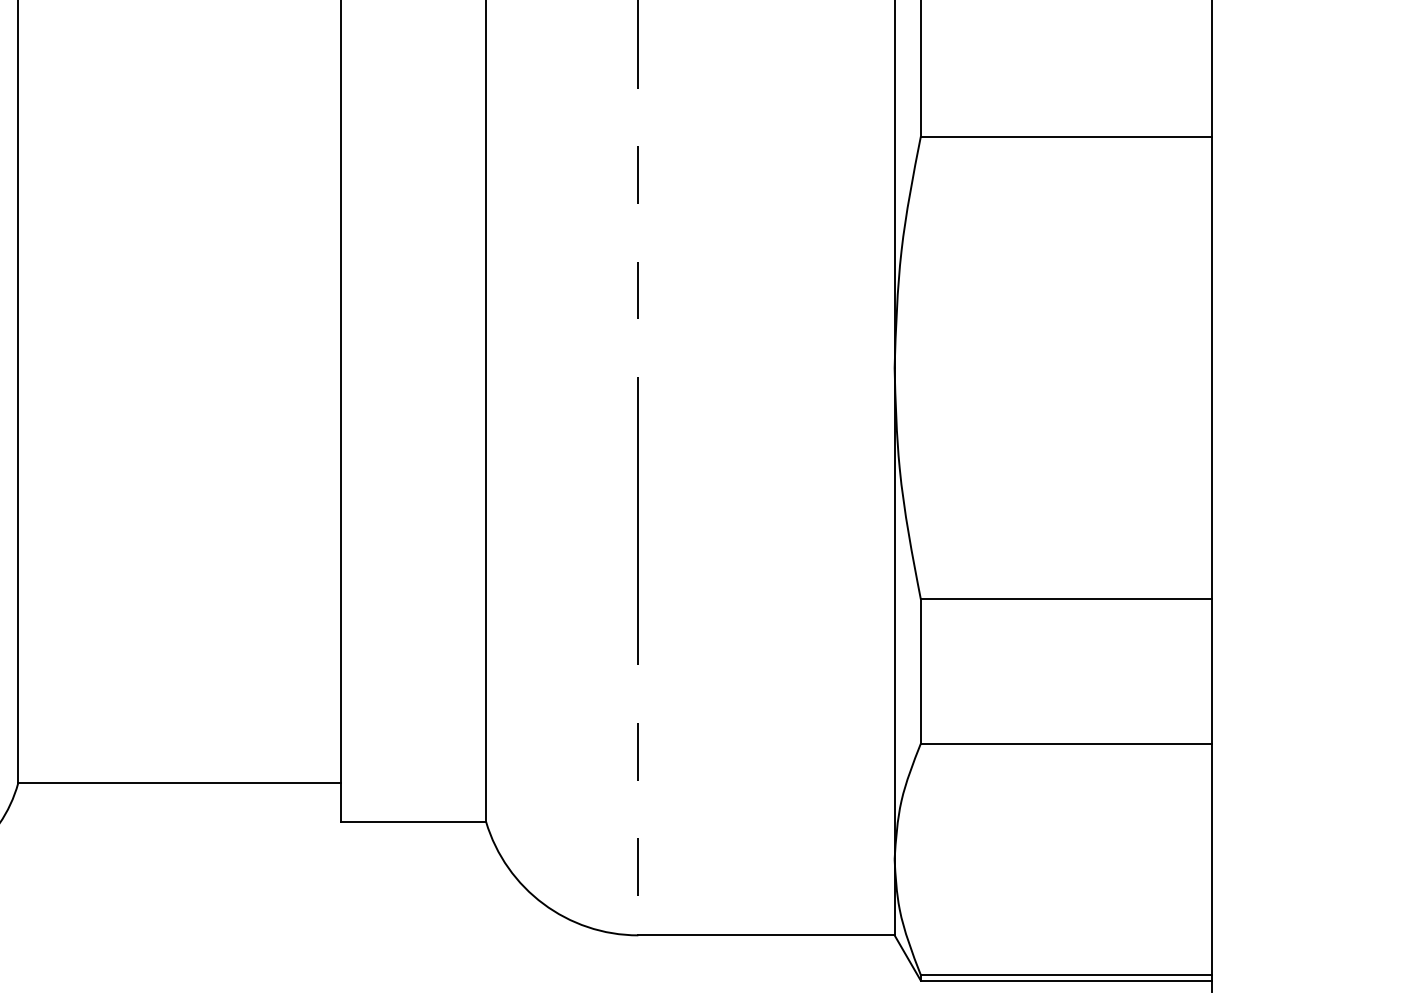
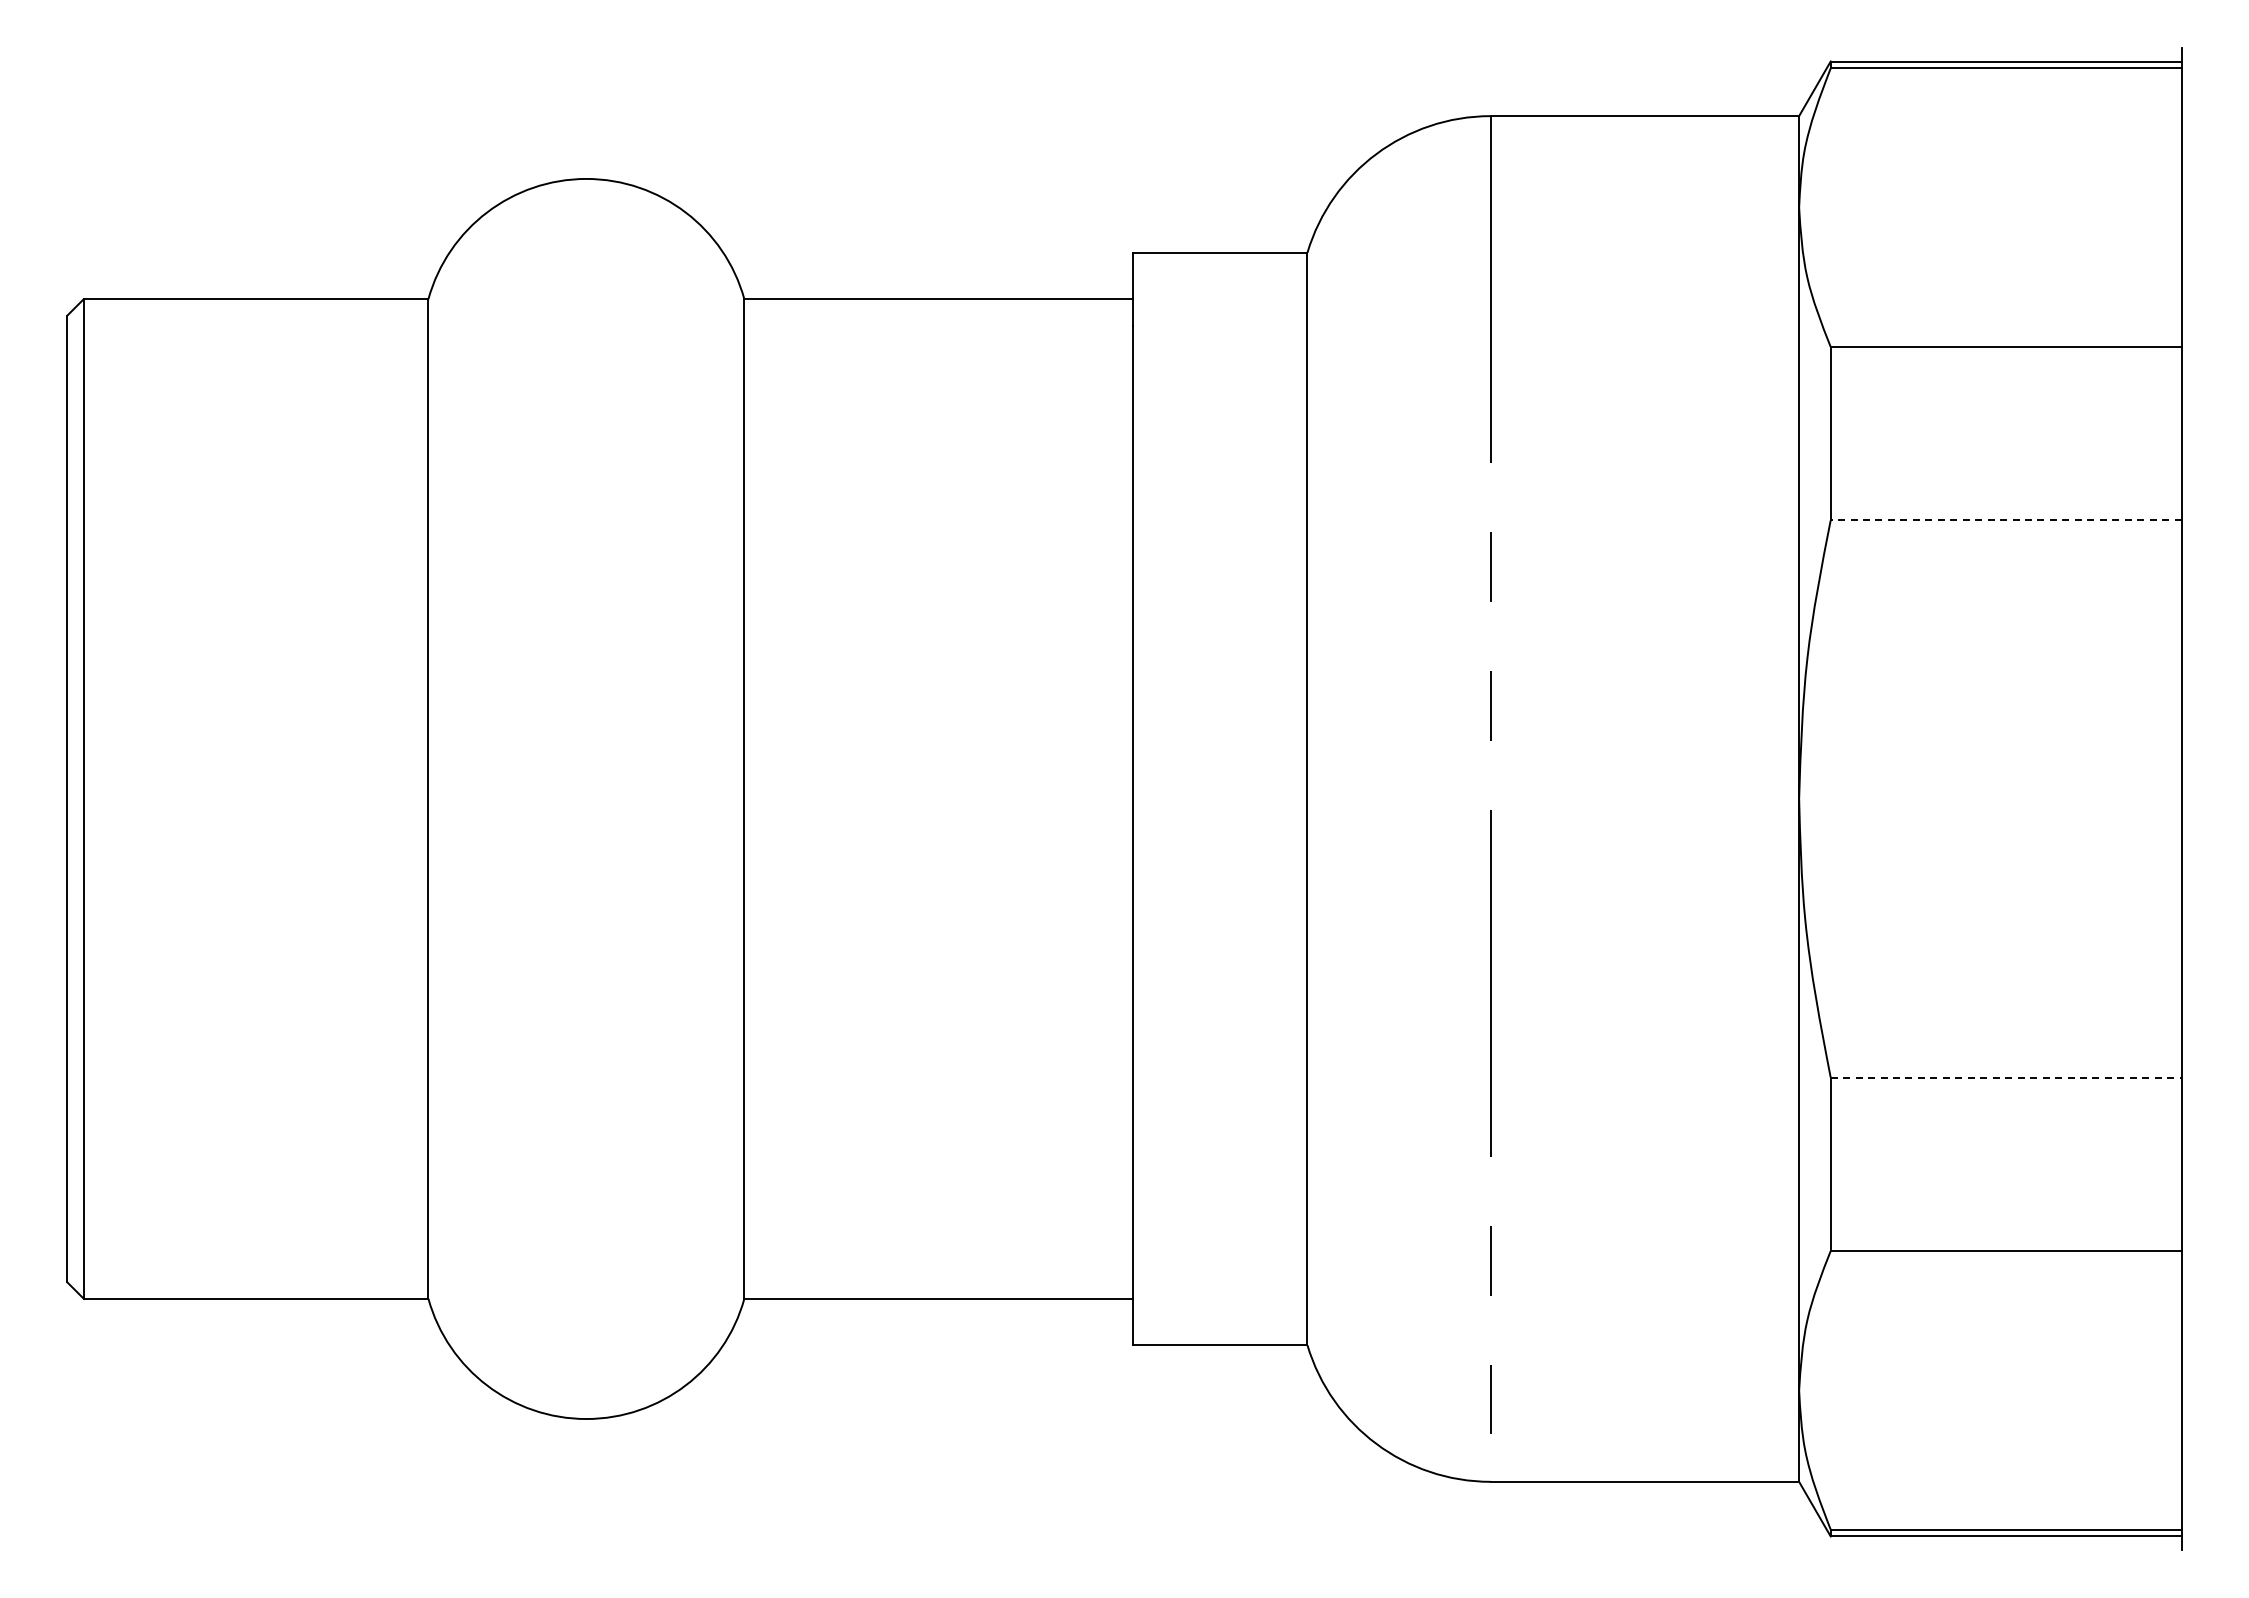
line: (1066, 136) -> (2005, 520), solid -> dashed
line: (1066, 599) -> (2006, 1077), solid -> dashed

